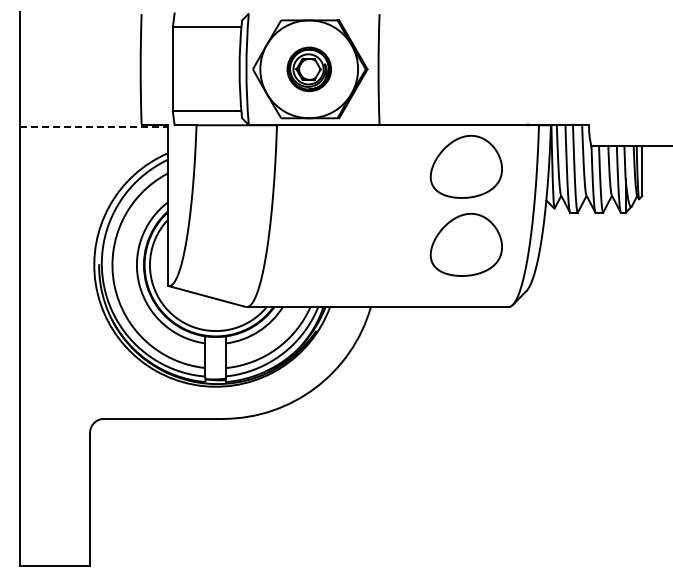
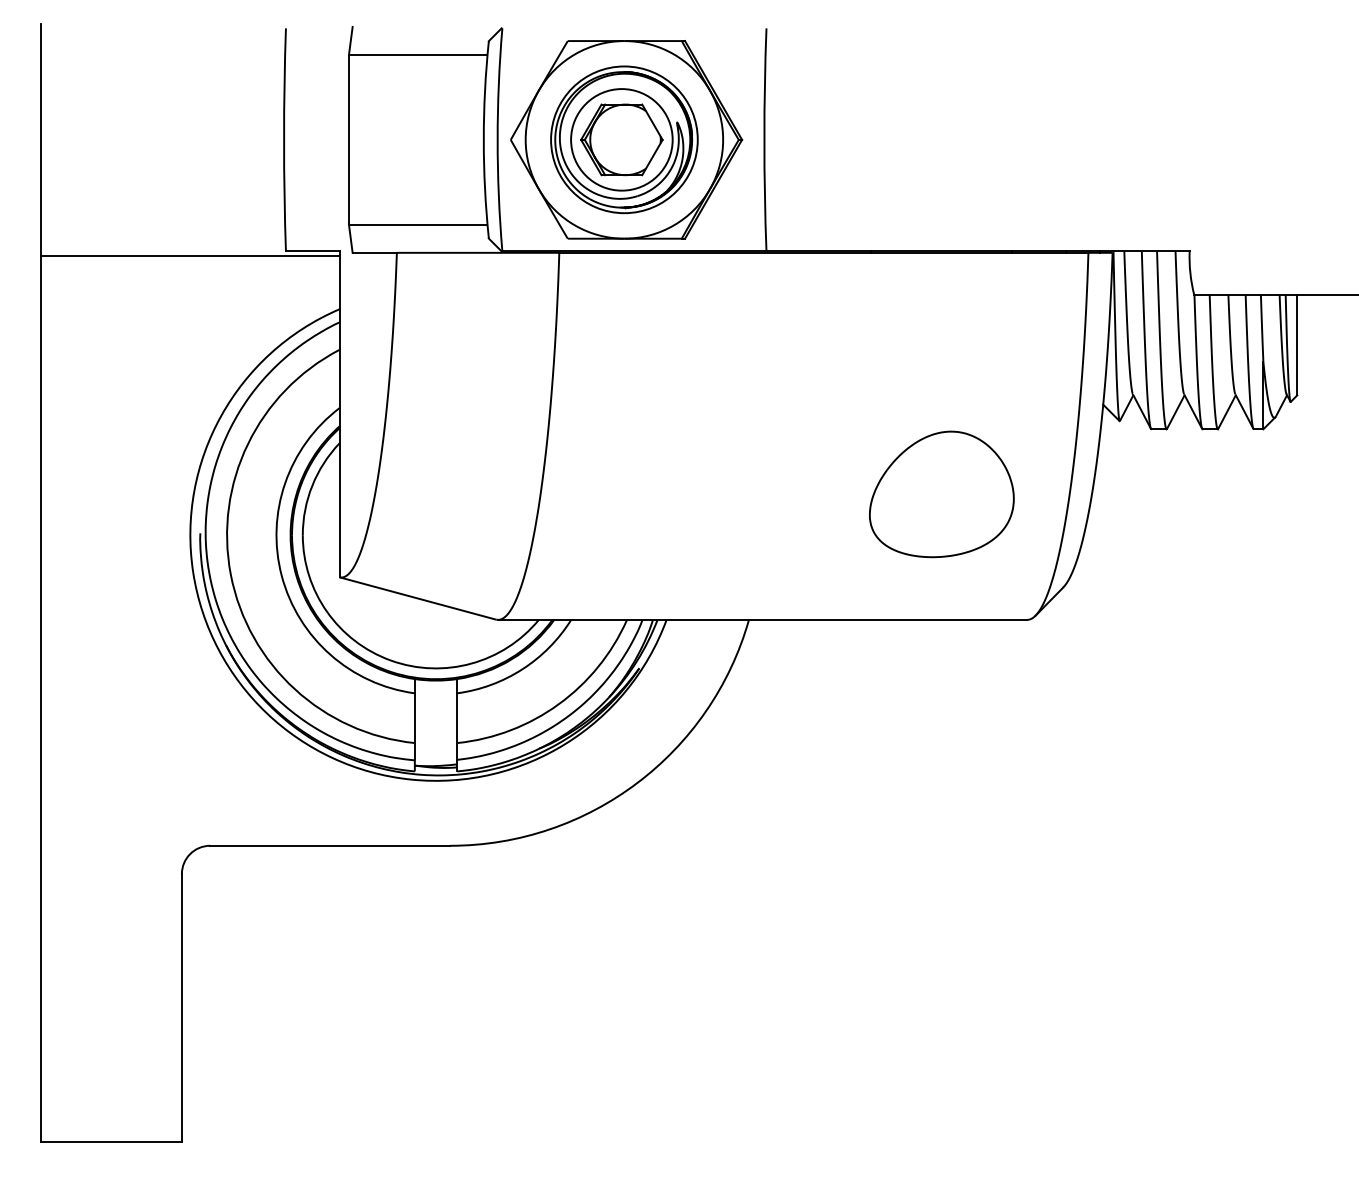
part: (309, 69) -> (624, 140), size x1.67
line: (94, 126) -> (190, 255), dashed -> solid
part: (465, 166) -> (940, 336), removed

